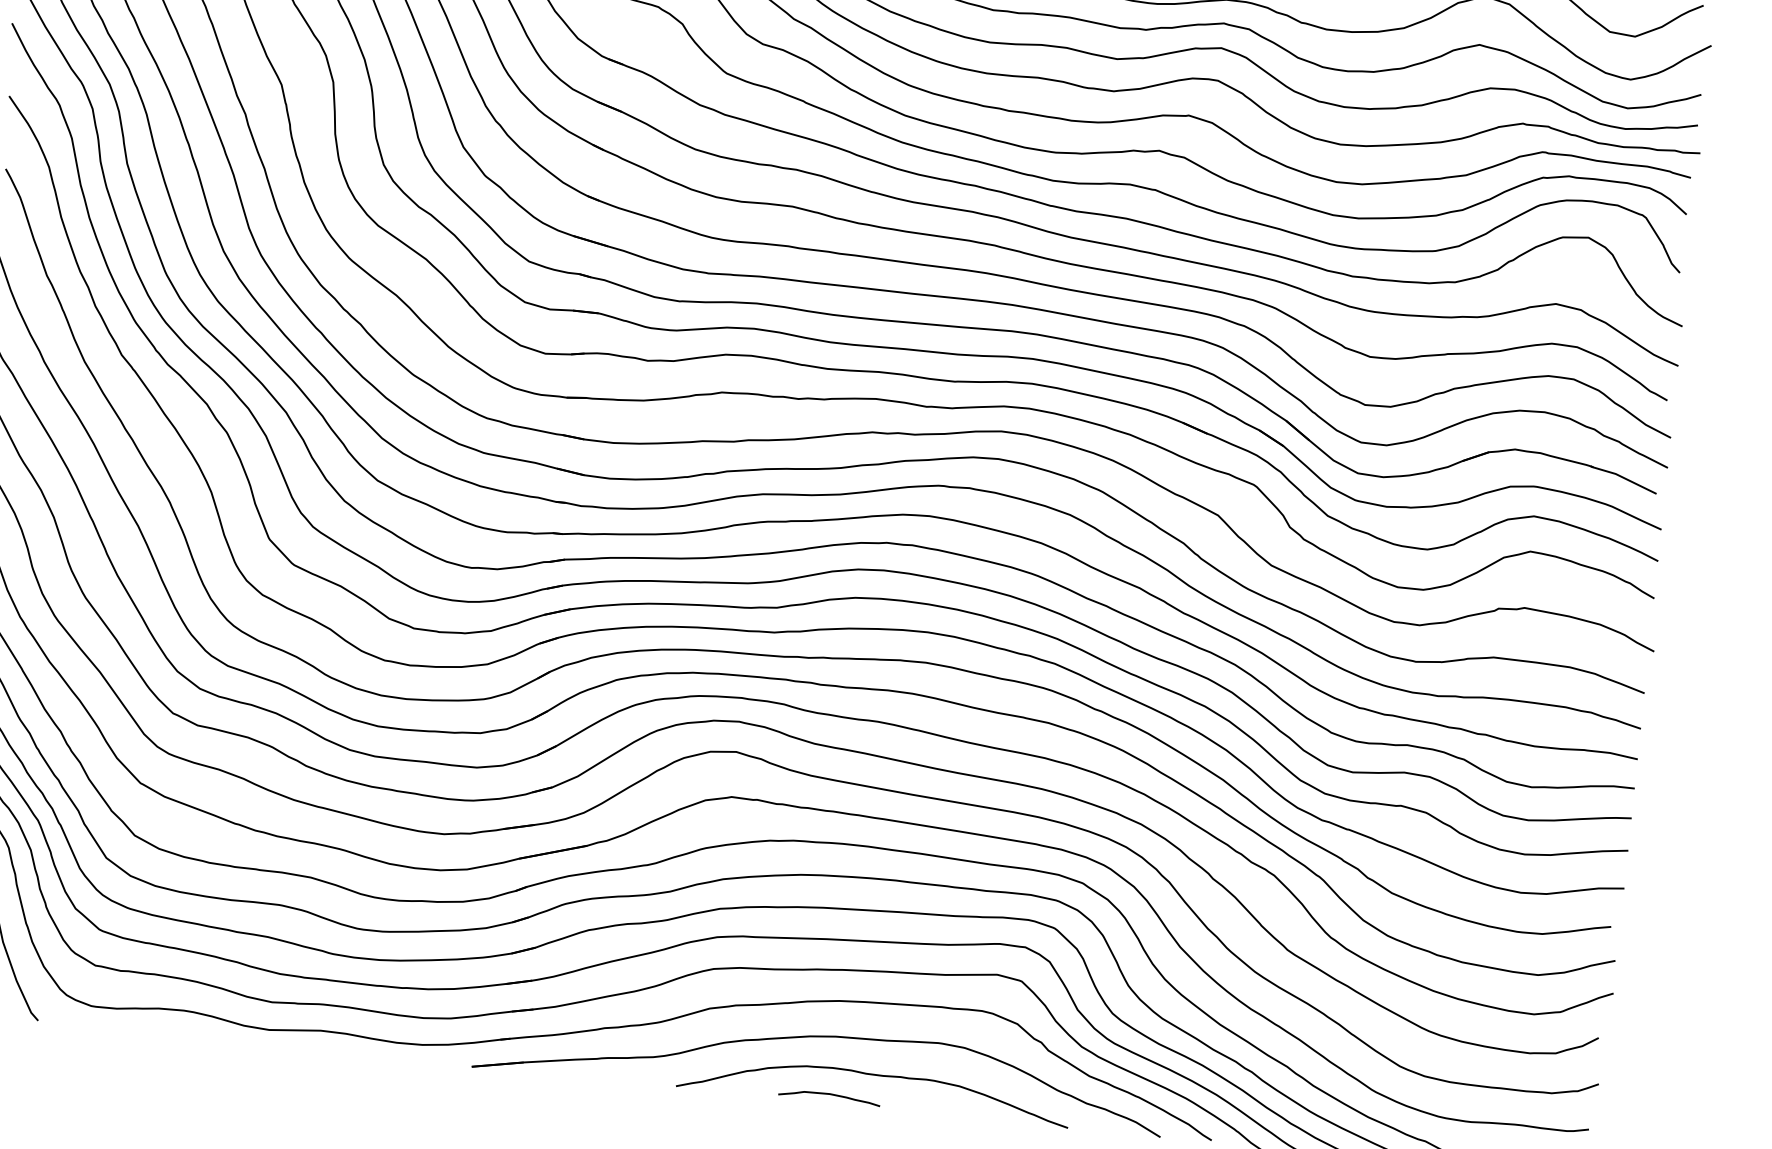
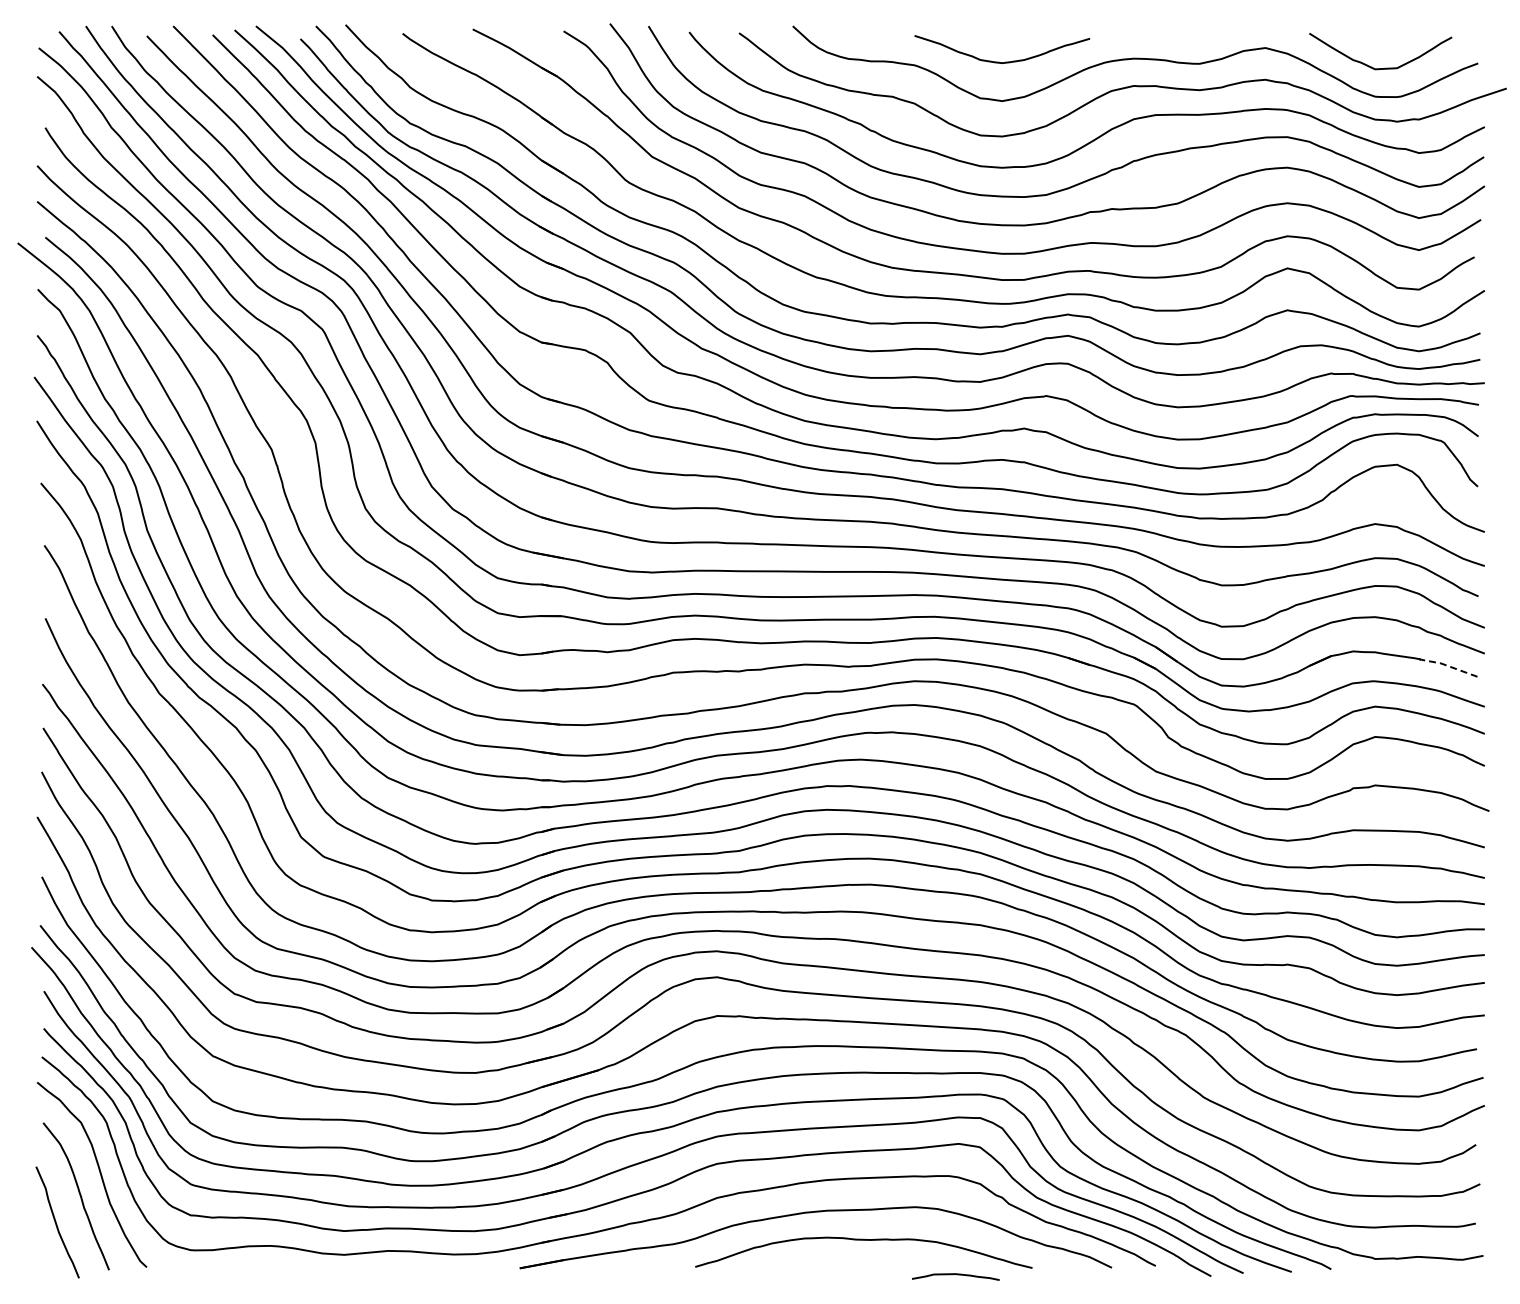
line: (1623, 477) -> (1447, 665), solid -> dashed
curve: (830, 1095) -> (956, 1275), moved

